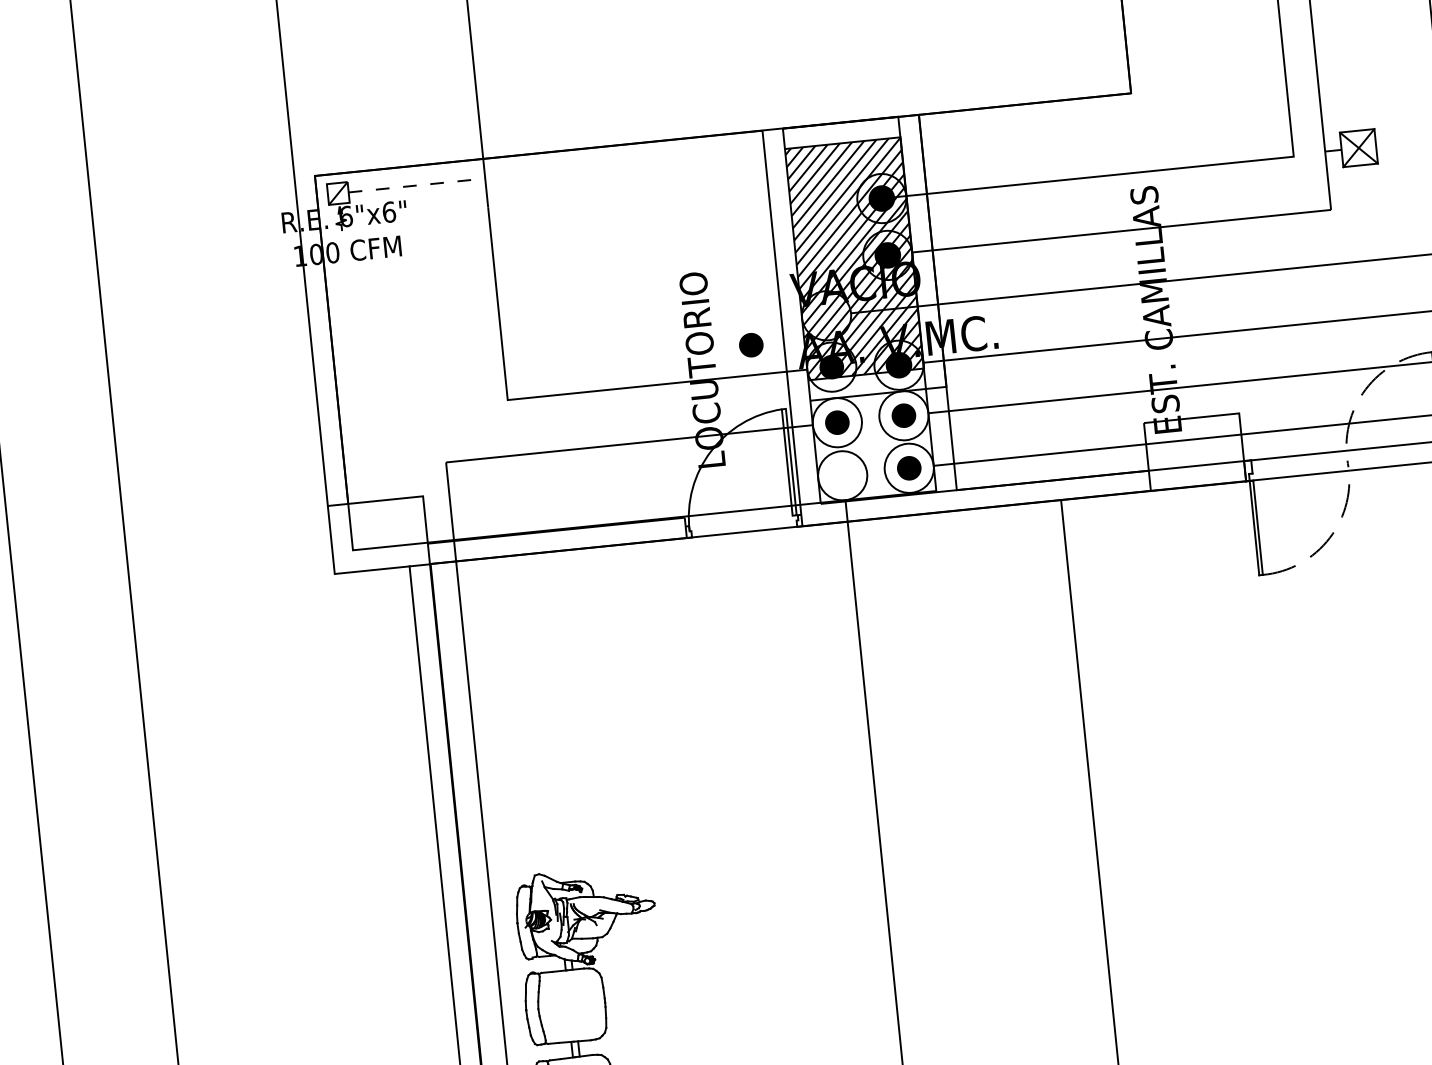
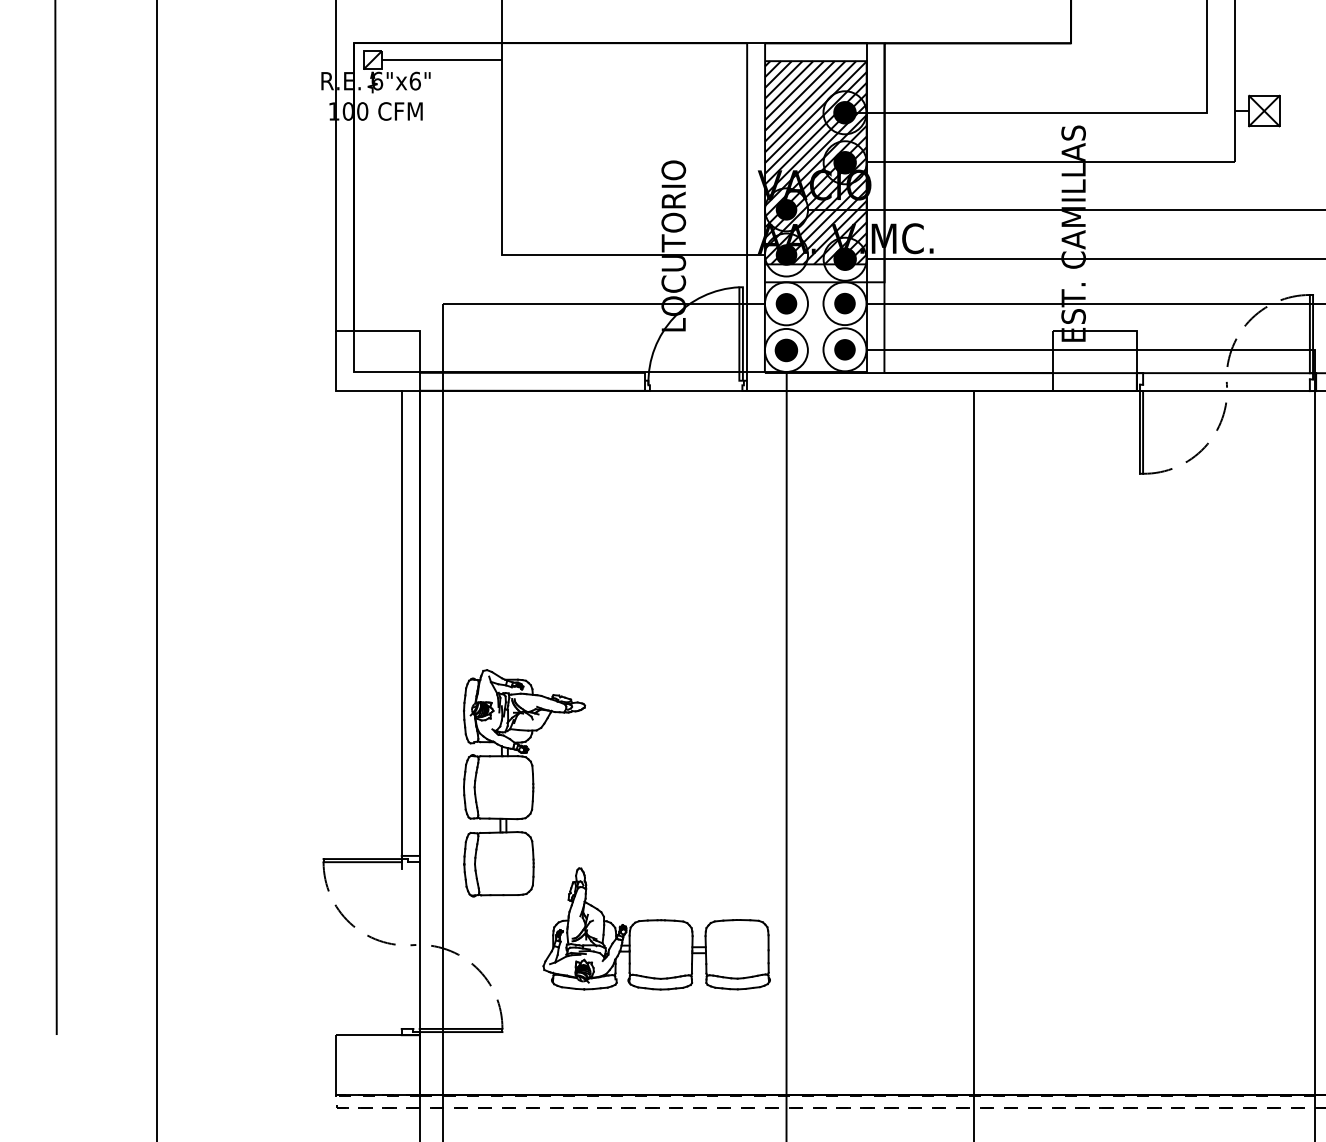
line: (416, 185) -> (441, 60), dashed -> solid
fill: (826, 315) -> (786, 209), added
part: (751, 344) -> (718, 228), removed
part: (842, 475) -> (786, 350), added

